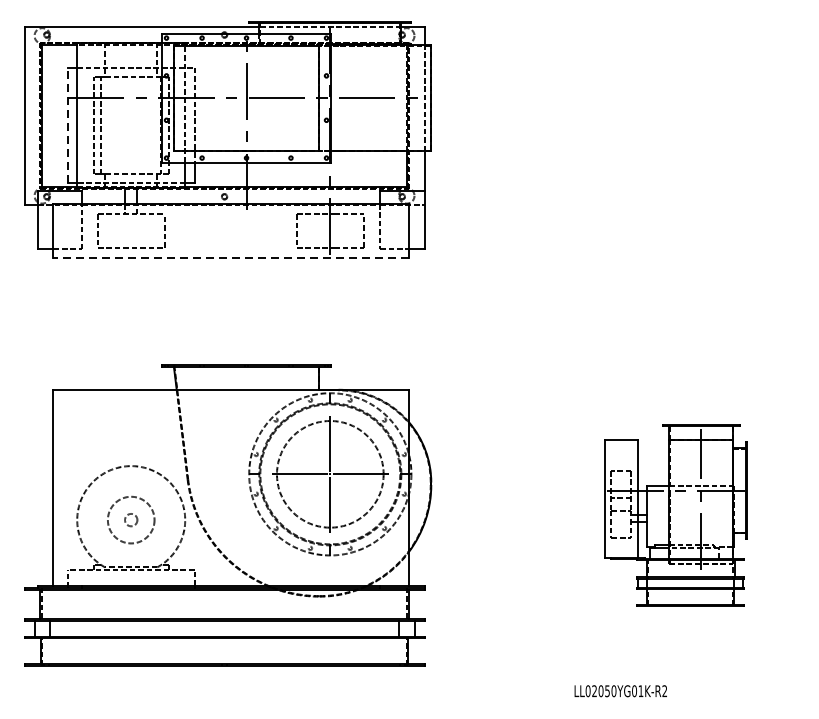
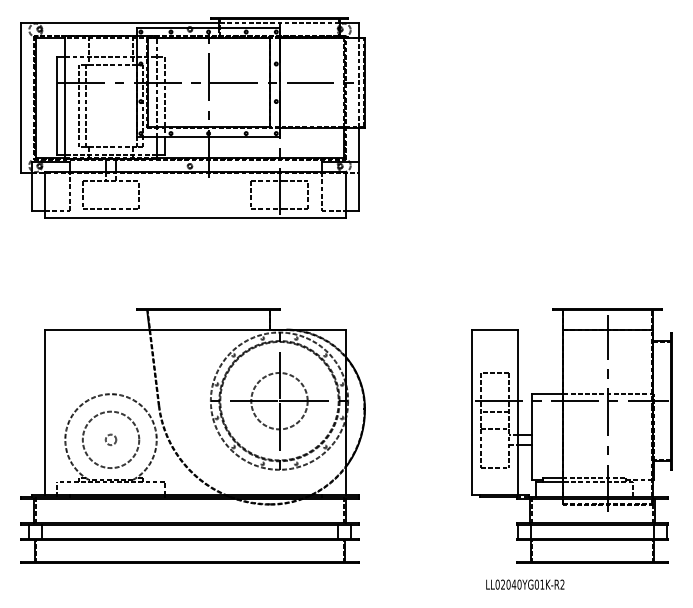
line: (67, 124) -> (57, 105), dashed -> solid
line: (231, 258) -> (195, 218), dashed -> solid
circle: (330, 473) -> (279, 400), size x0.62
part: (675, 514) -> (571, 435), size x1.67
circle: (130, 519) -> (110, 439), size x1.43
text: (606, 690) -> (513, 584), LL02050YG01K-R2 -> LL02040YG01K-R2

